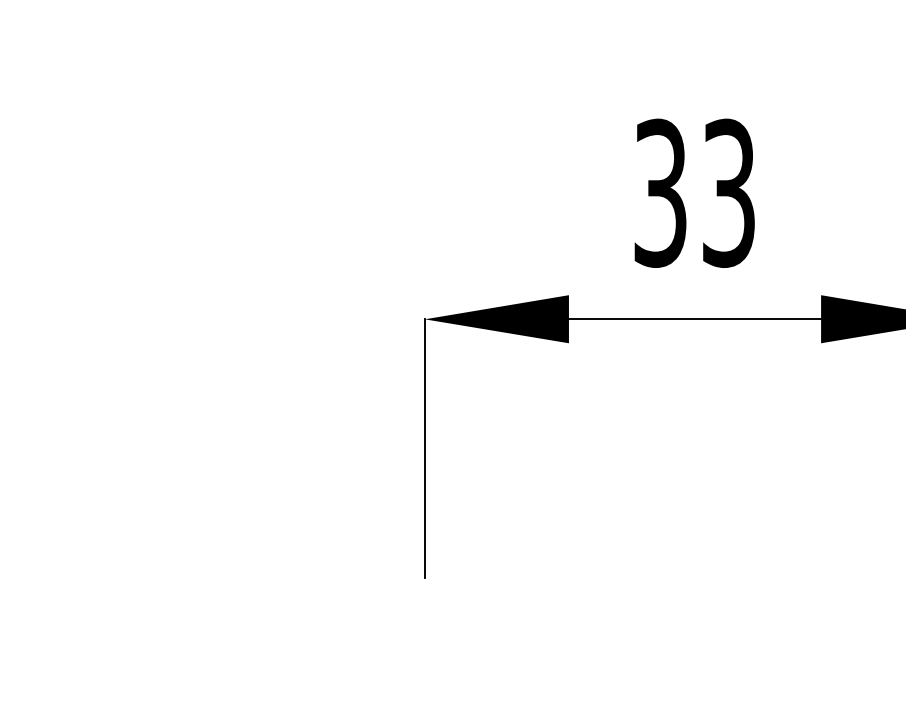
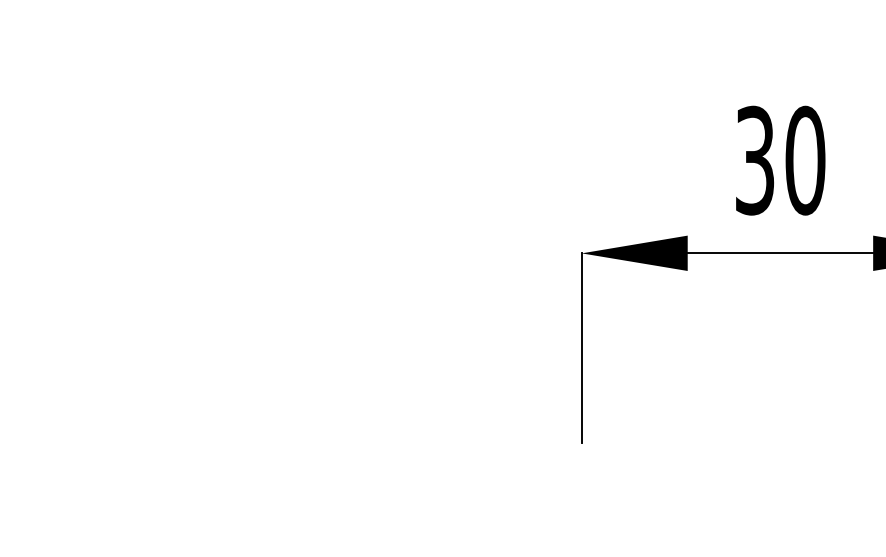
text: (729, 193) -> (805, 160), 33 -> 30

